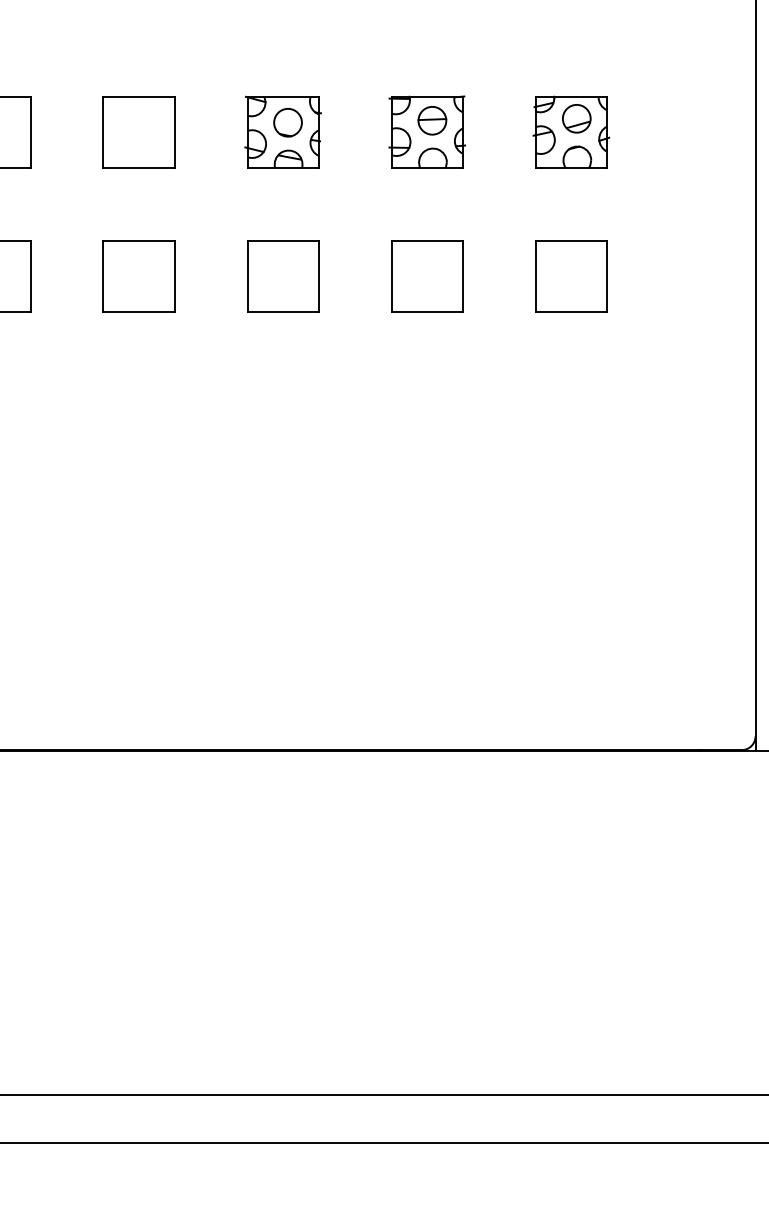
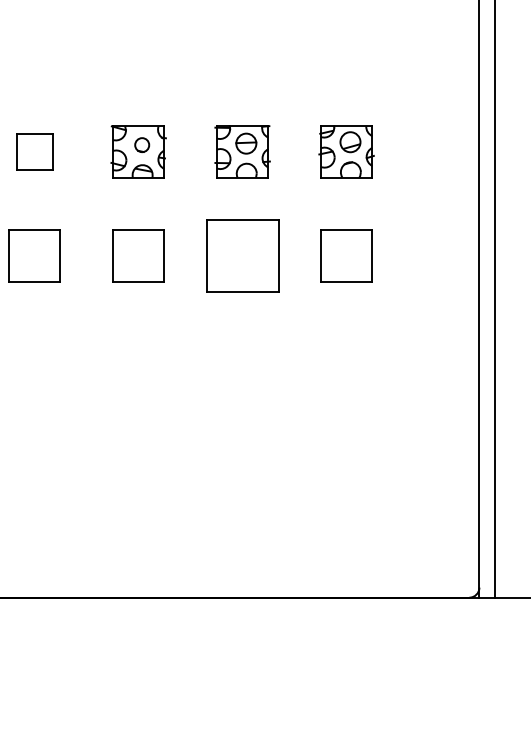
circle: (287, 122) -> (141, 144), size x0.7
part: (138, 132) -> (34, 152), size x0.7
part: (427, 276) -> (242, 255), size x1.4

